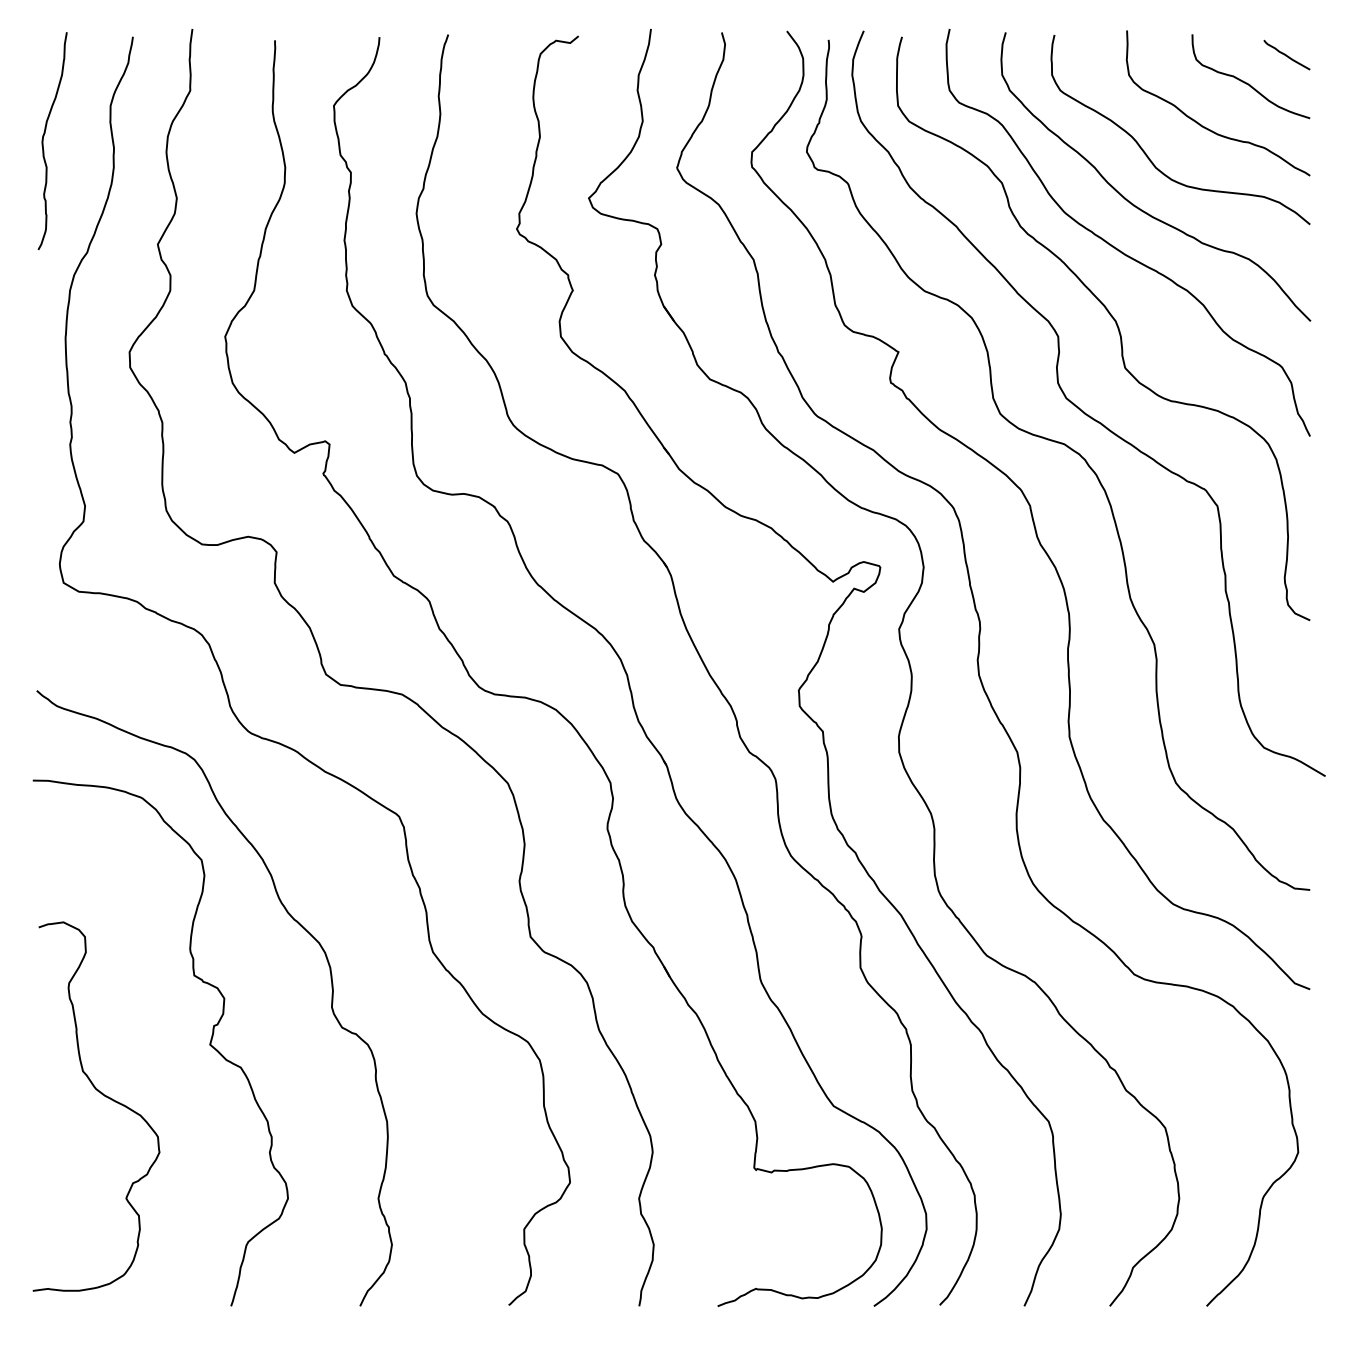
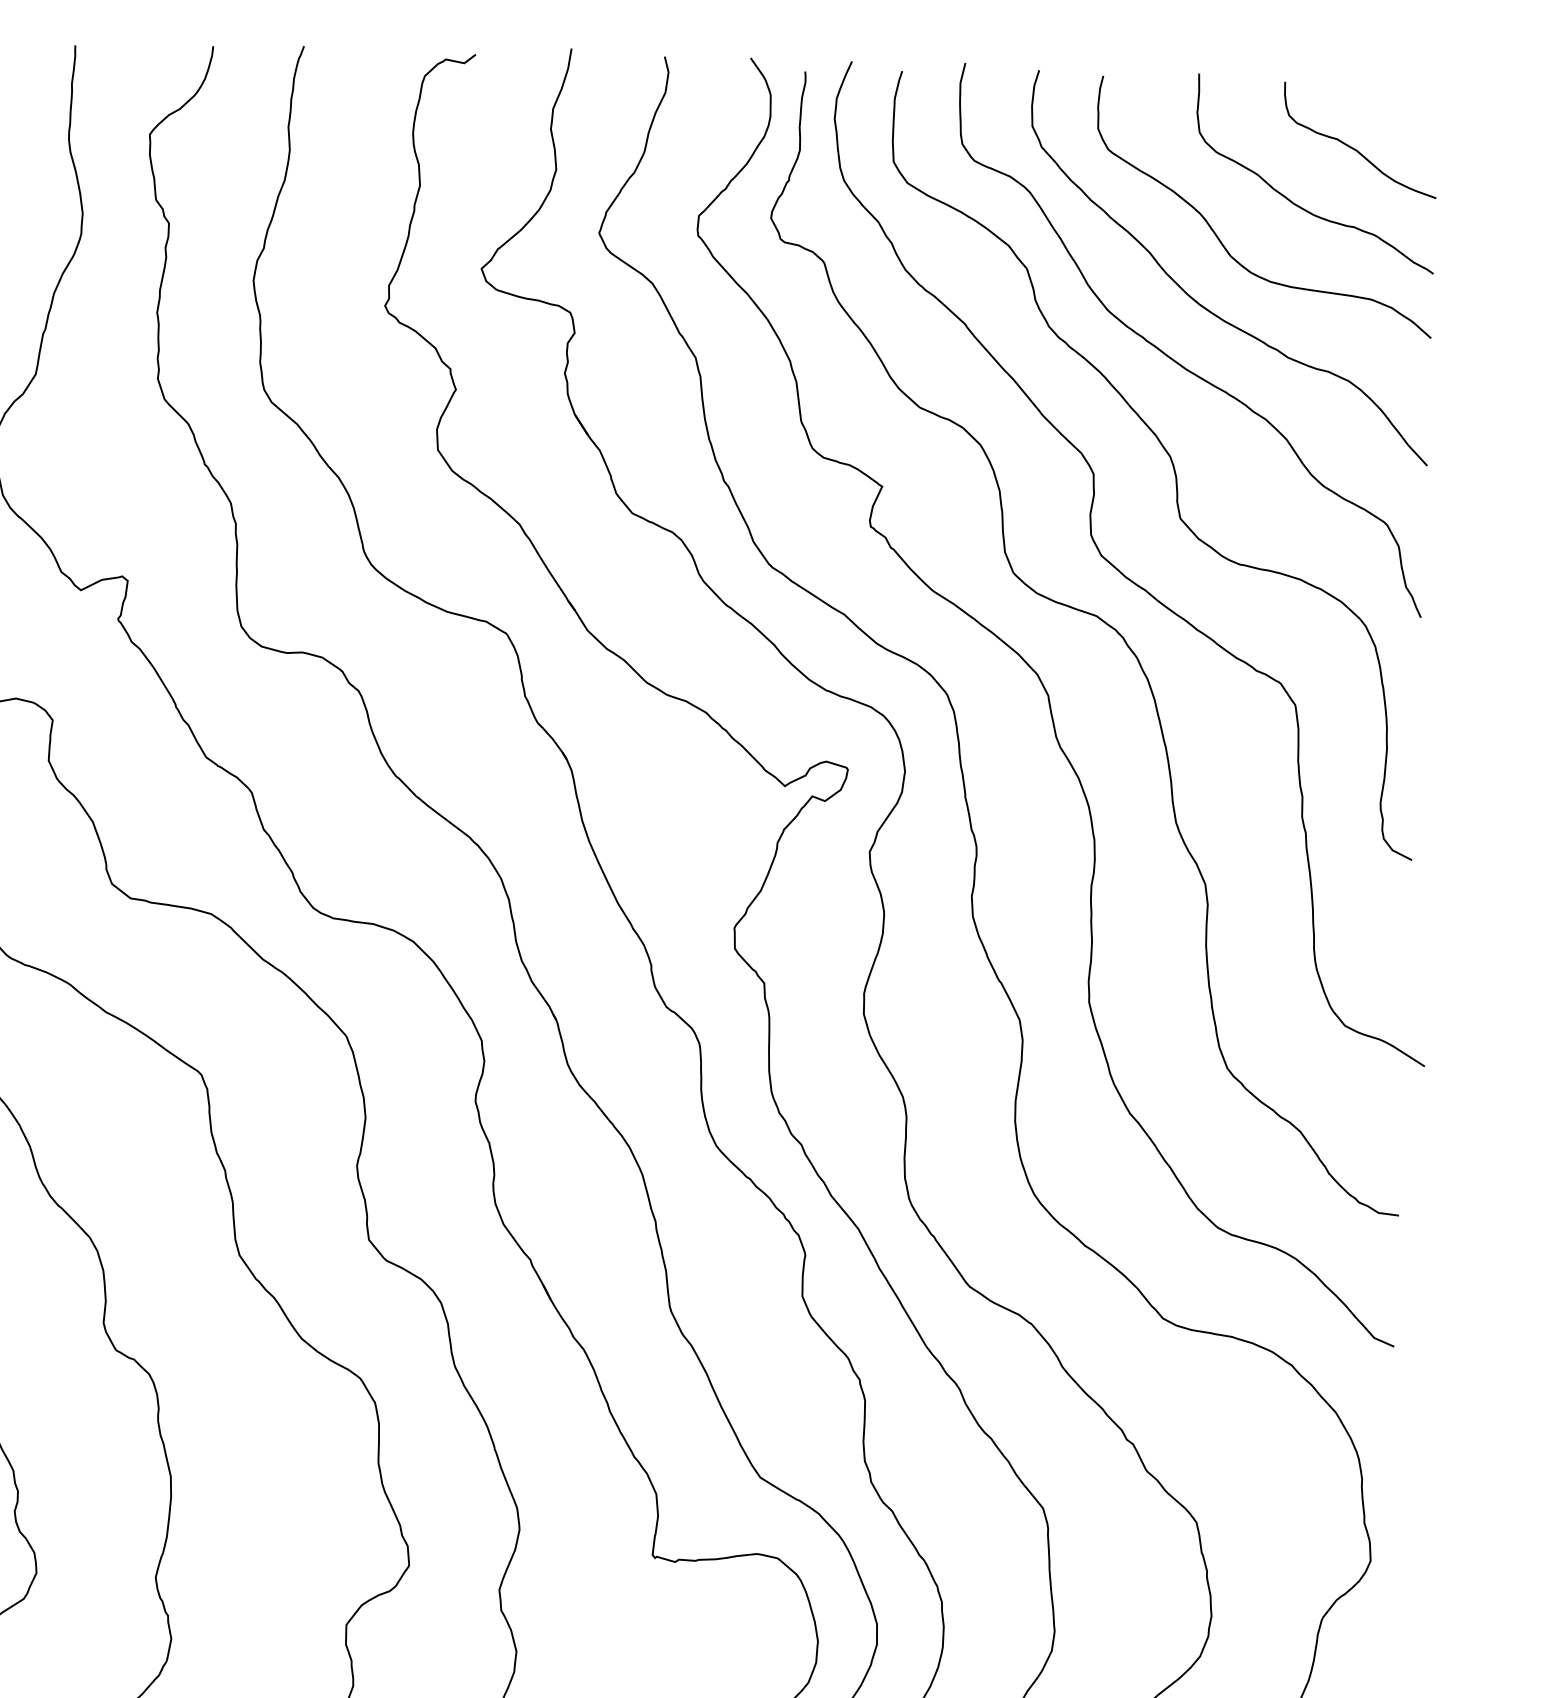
curve: (1286, 54) -> (1408, 112), removed

